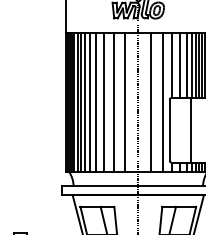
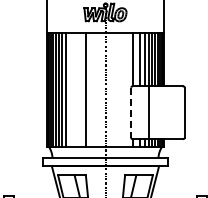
line: (96, 101) -> (71, 89), removed
line: (104, 101) -> (77, 89), removed
line: (124, 101) -> (94, 89), removed
line: (151, 101) -> (116, 89), removed
line: (162, 101) -> (125, 89), removed
line: (170, 131) -> (131, 113), solid -> dashed

